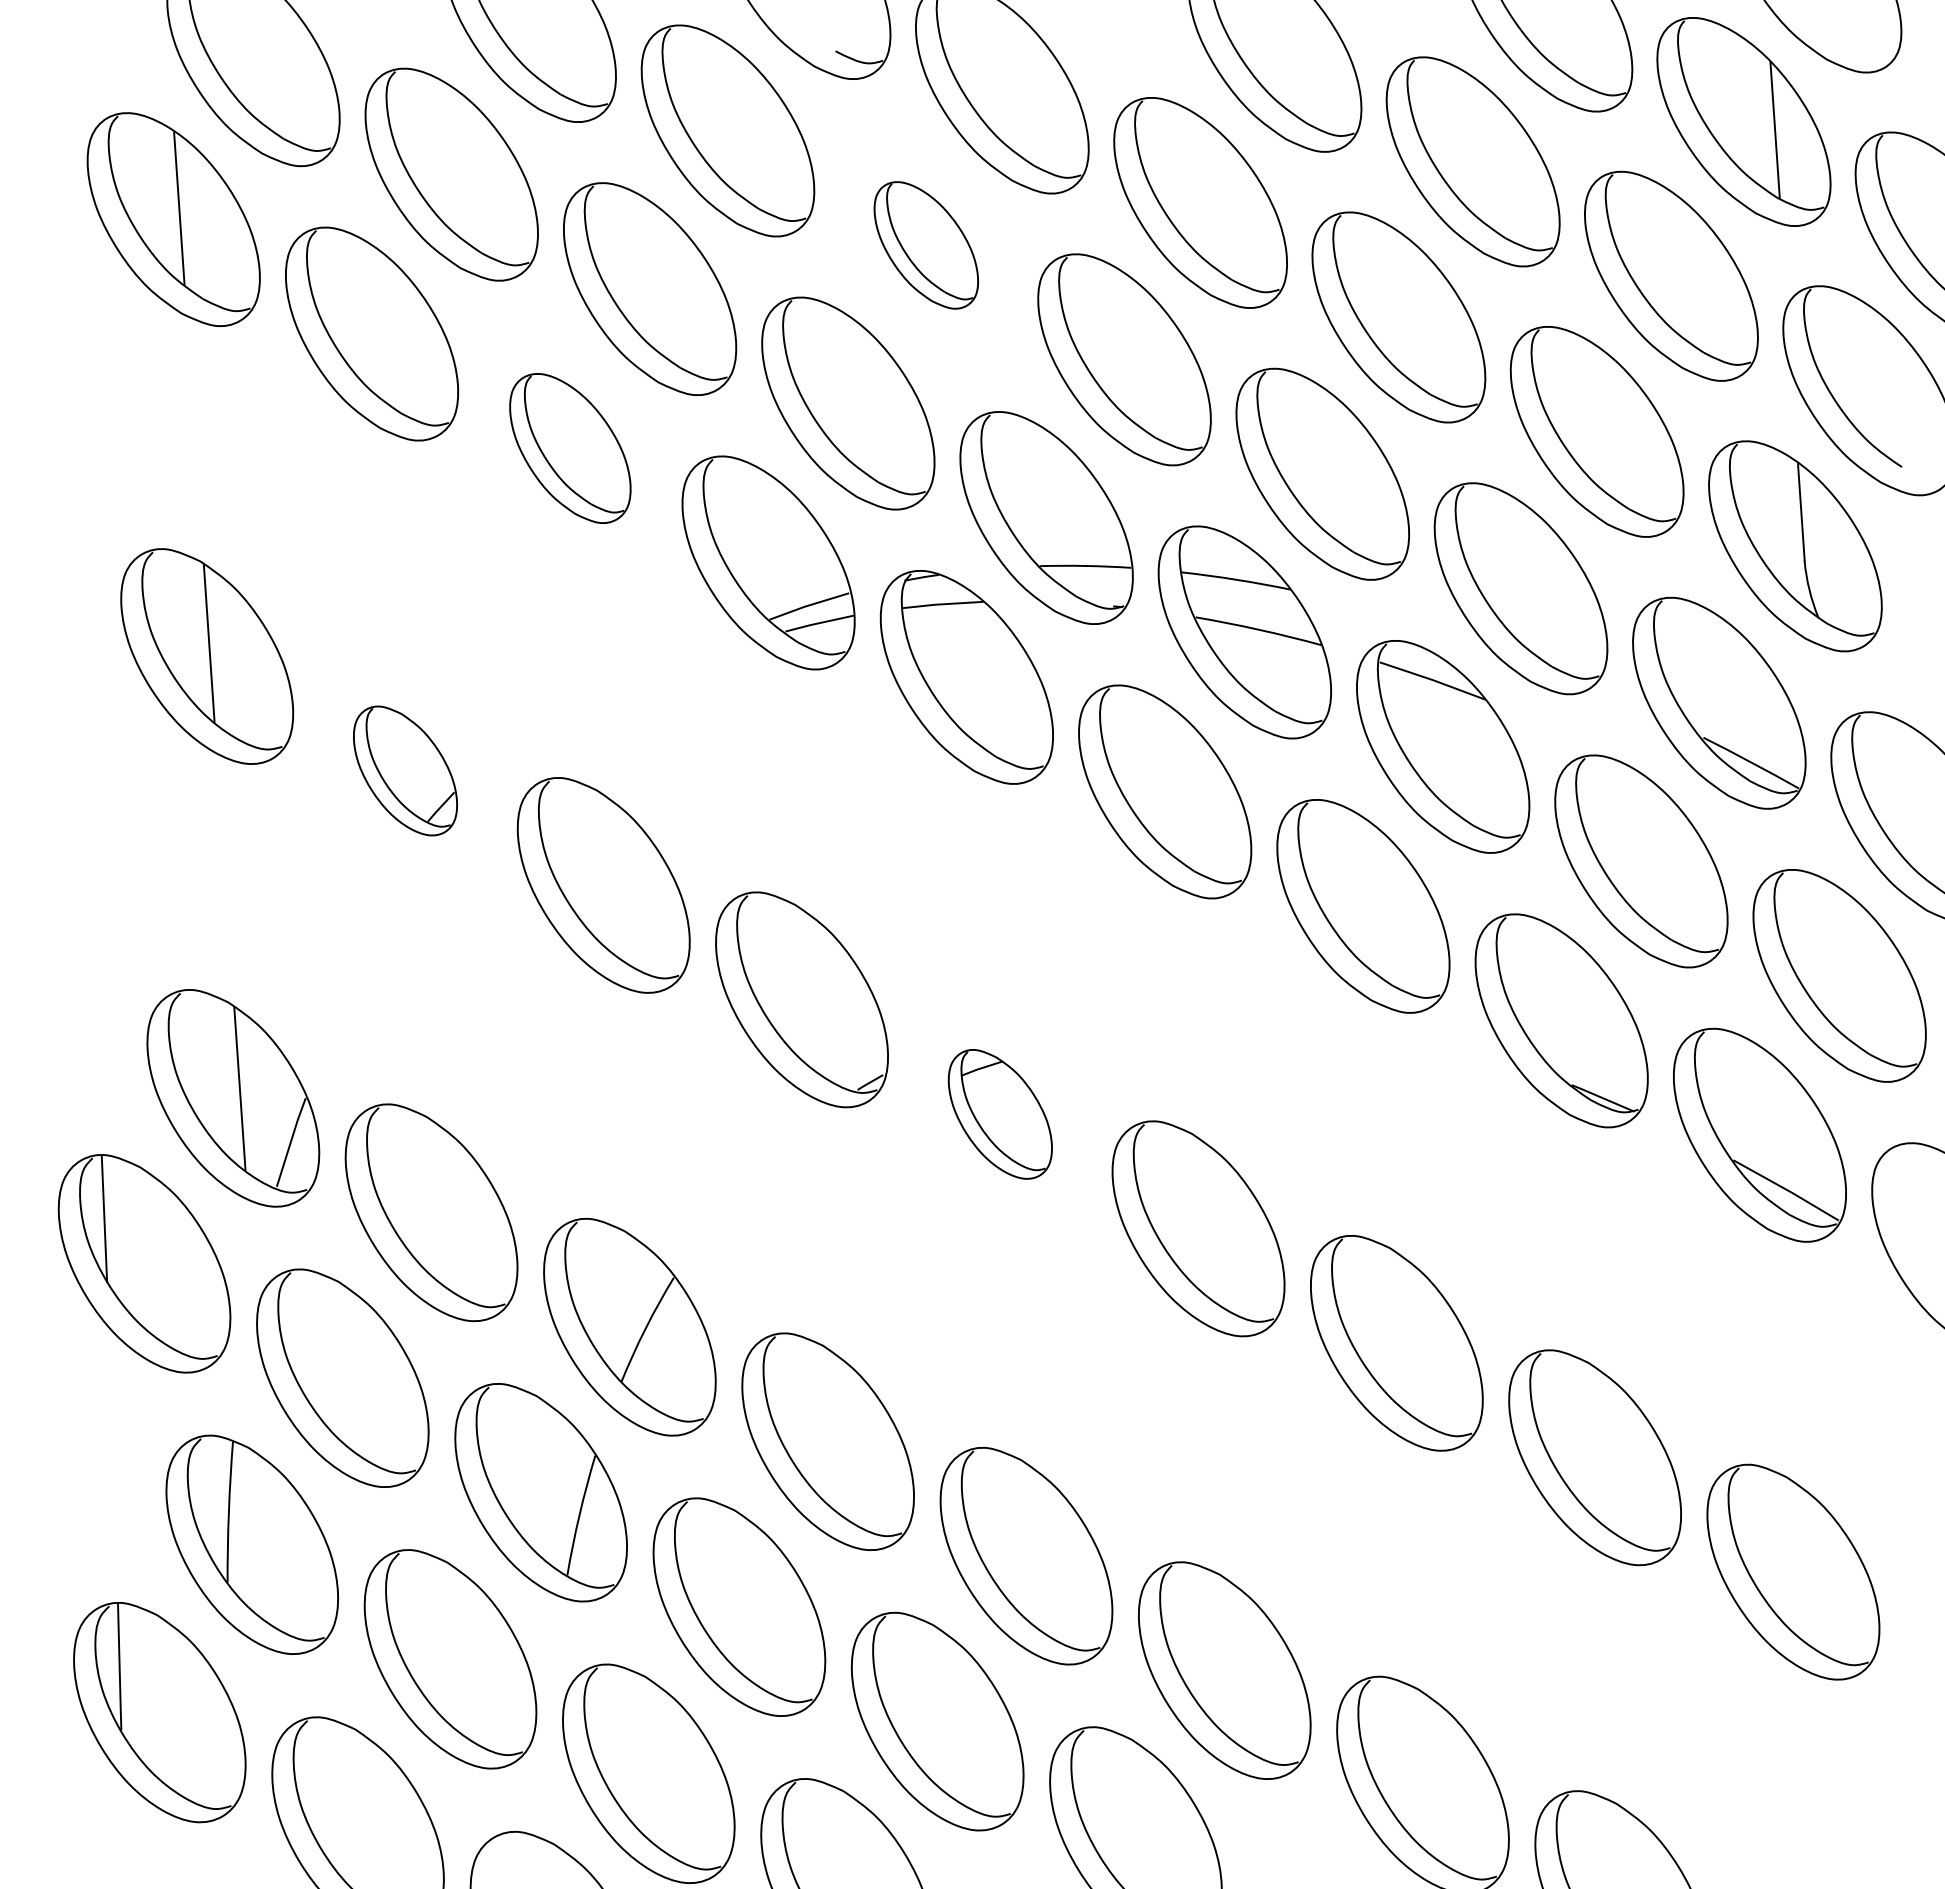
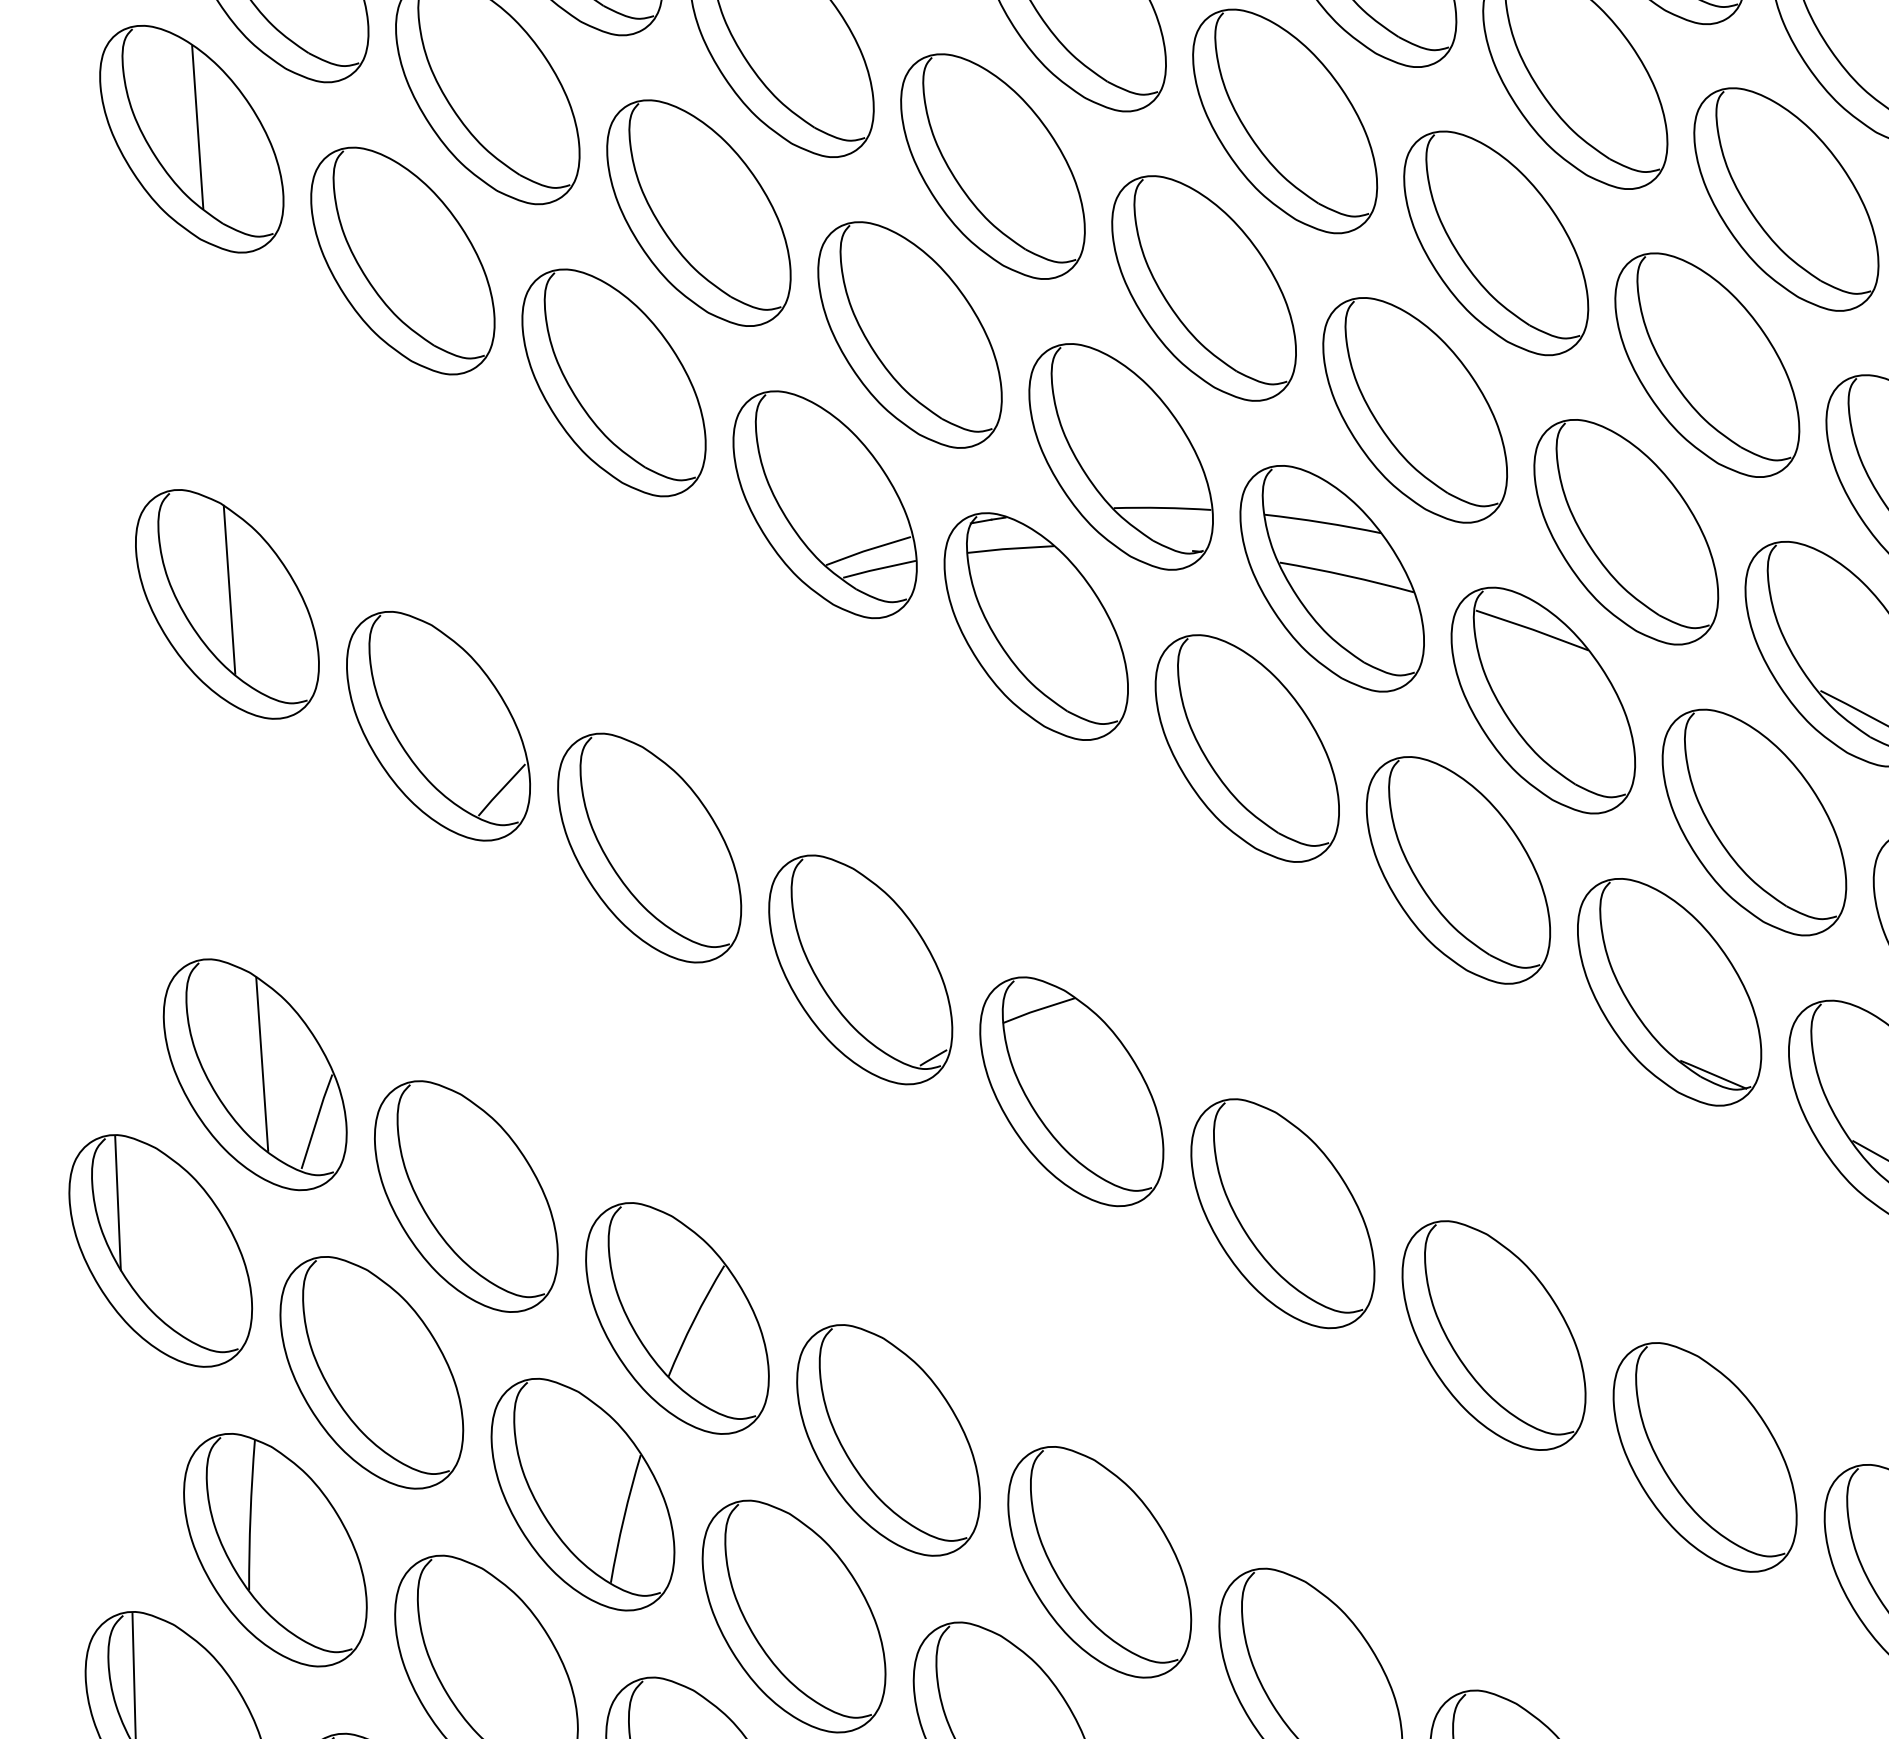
part: (926, 245) -> (993, 166), size x1.67
part: (570, 448) -> (614, 382), size x1.43
part: (405, 770) -> (438, 725), size x1.67
part: (1000, 1114) -> (1072, 1091), size x1.67

